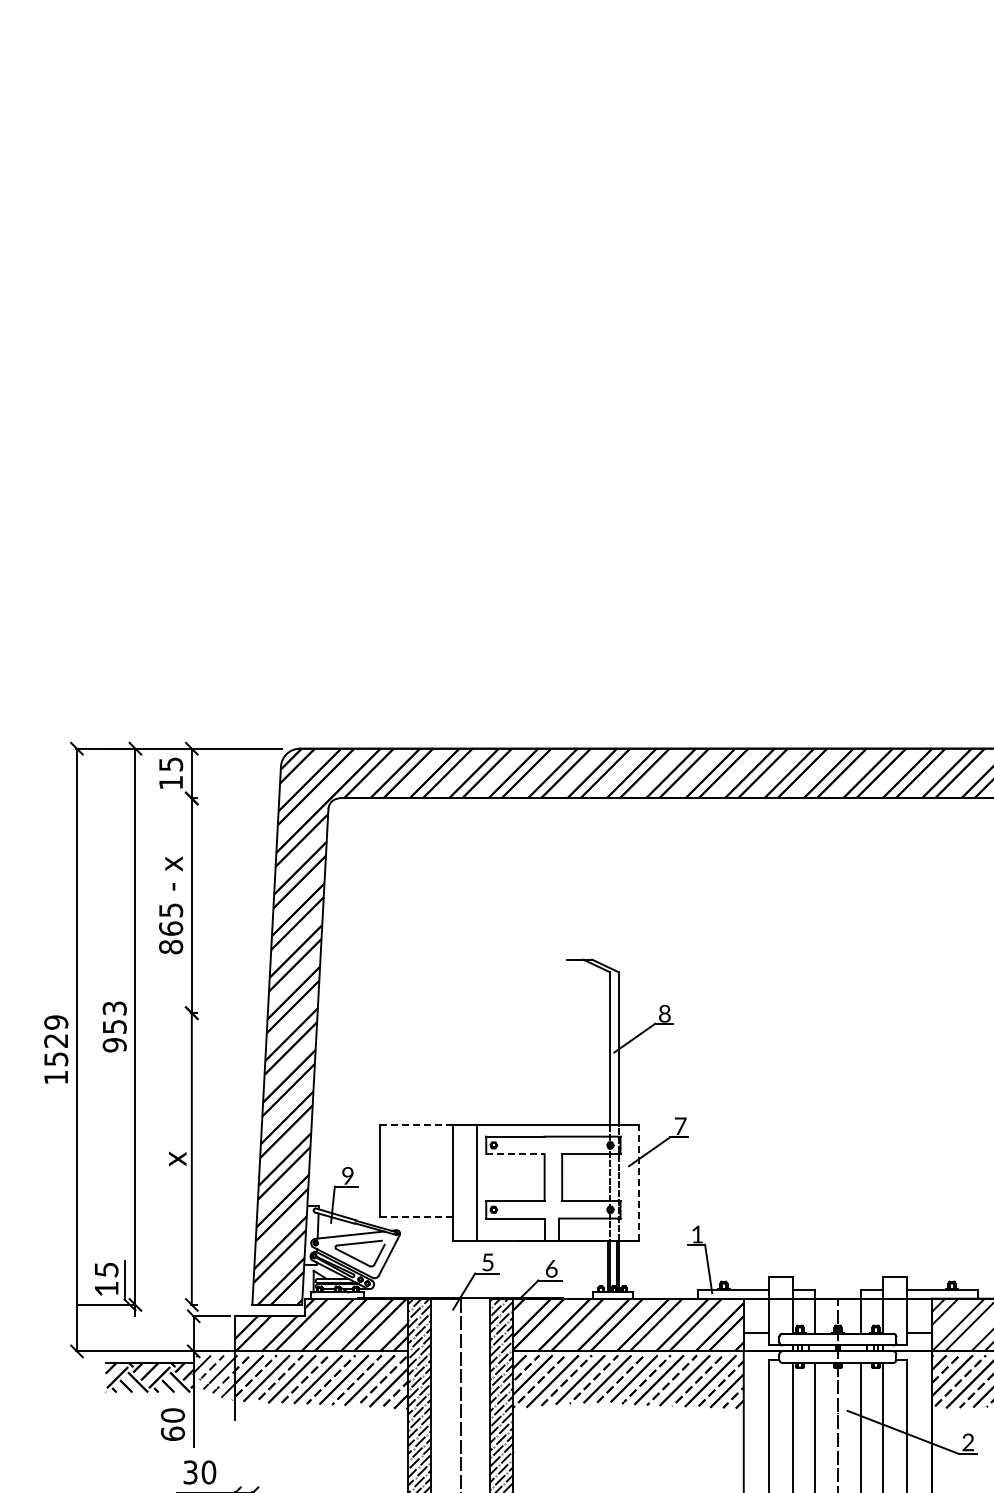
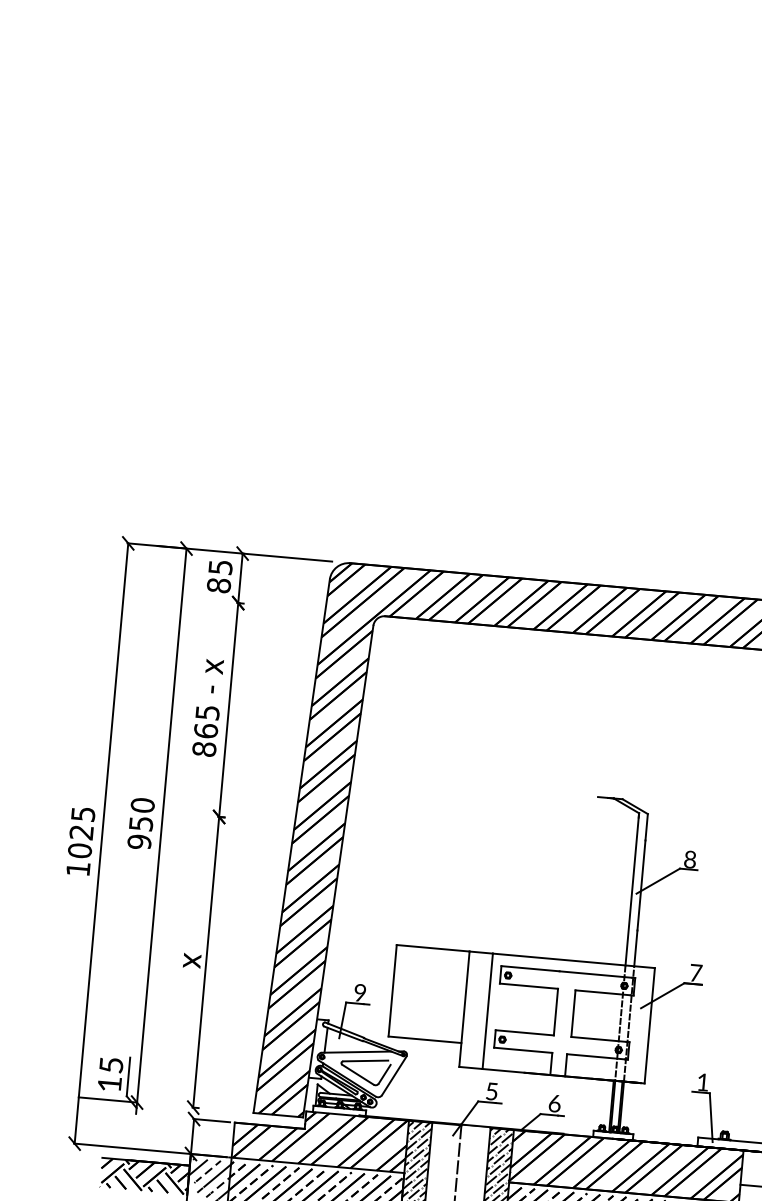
text: (171, 782) -> (219, 585), 15 -> 85
text: (114, 1008) -> (142, 805), 953 -> 950
text: (56, 1040) -> (81, 832), 1529 -> 1025
line: (416, 1124) -> (433, 947), dashed -> solid
line: (515, 1154) -> (529, 986), dashed -> solid
line: (639, 1182) -> (650, 1025), dashed -> solid
line: (416, 1216) -> (424, 1039), dashed -> solid

